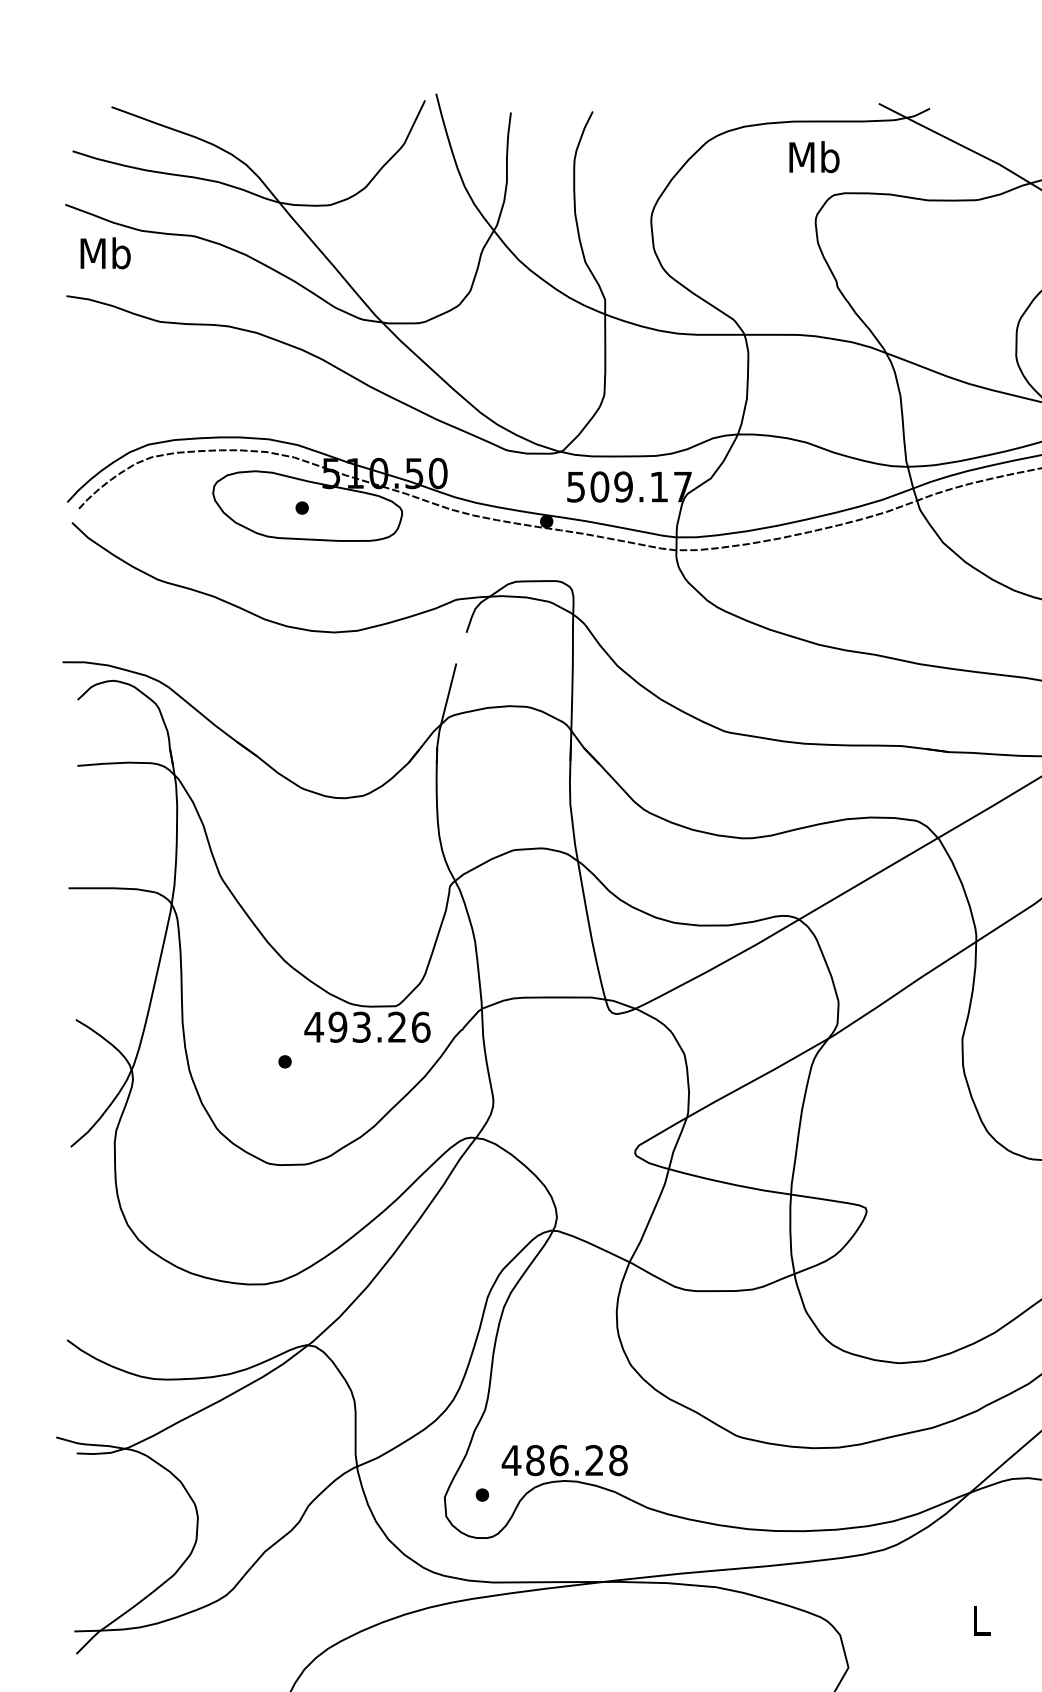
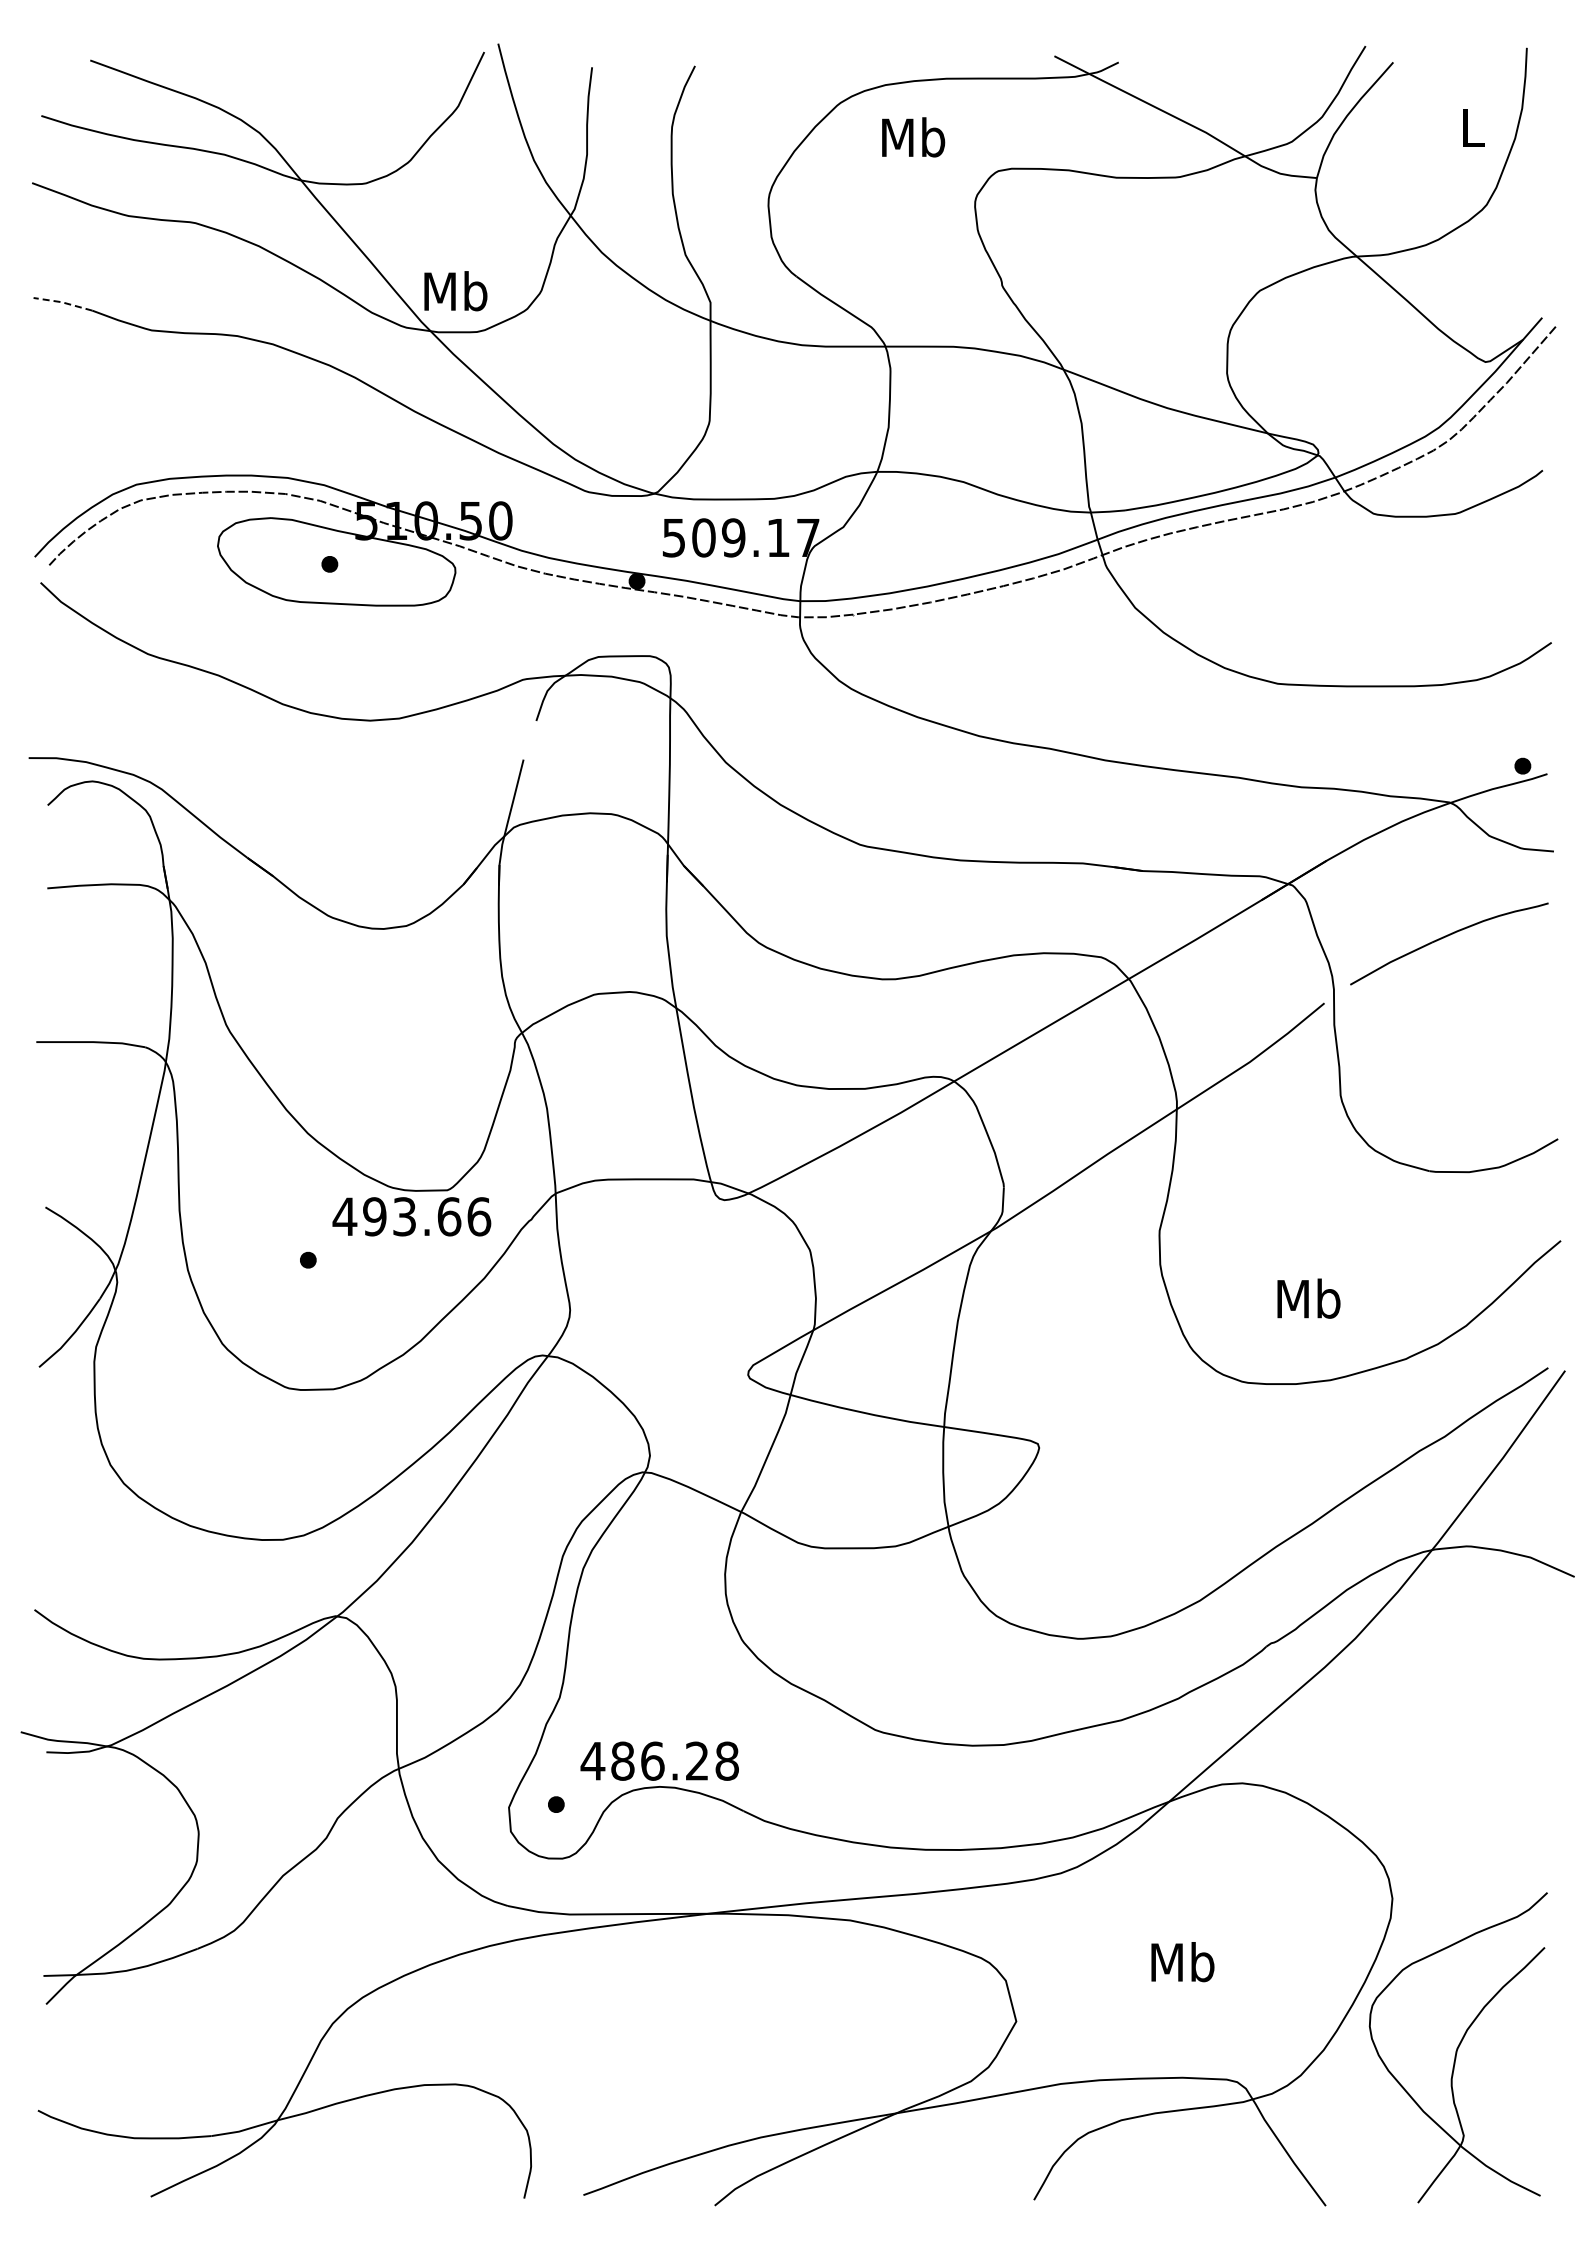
text: (814, 157) -> (913, 137), moved
text: (105, 253) -> (455, 291), moved
line: (89, 299) -> (62, 302), solid -> dashed
text: (397, 1027) -> (449, 1216), 493.26 -> 493.66
text: (980, 1620) -> (1182, 1962), L -> Mb

